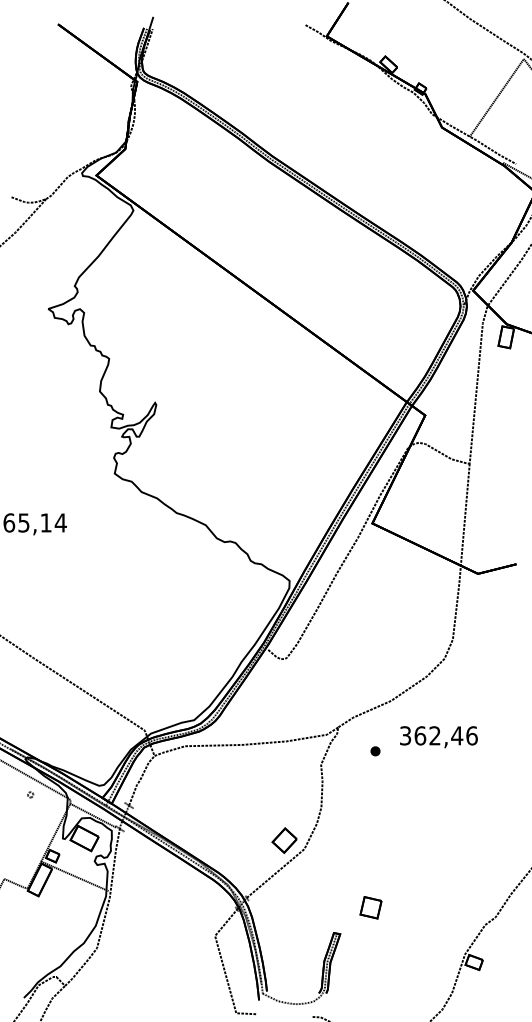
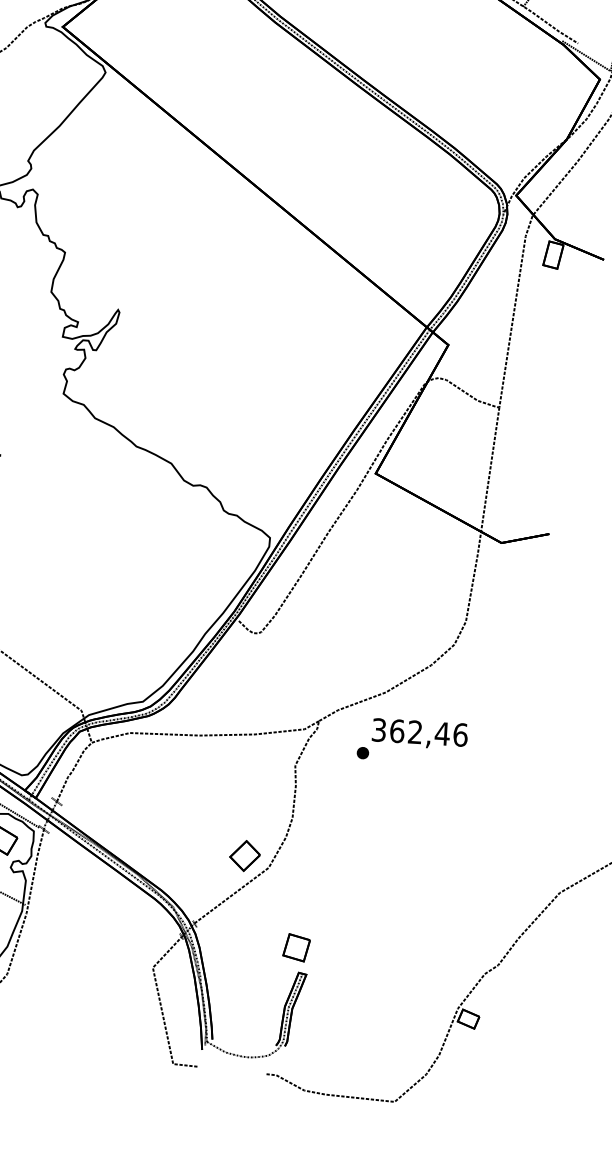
text: (438, 737) -> (419, 734), moved
part: (370, 907) -> (296, 947), moved

